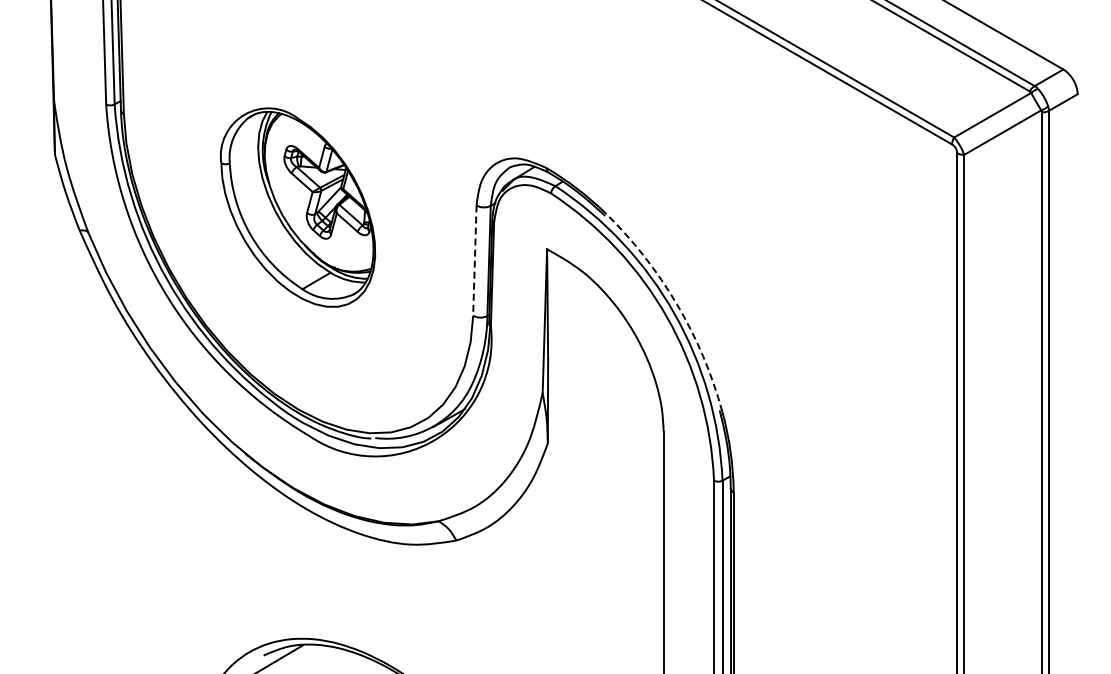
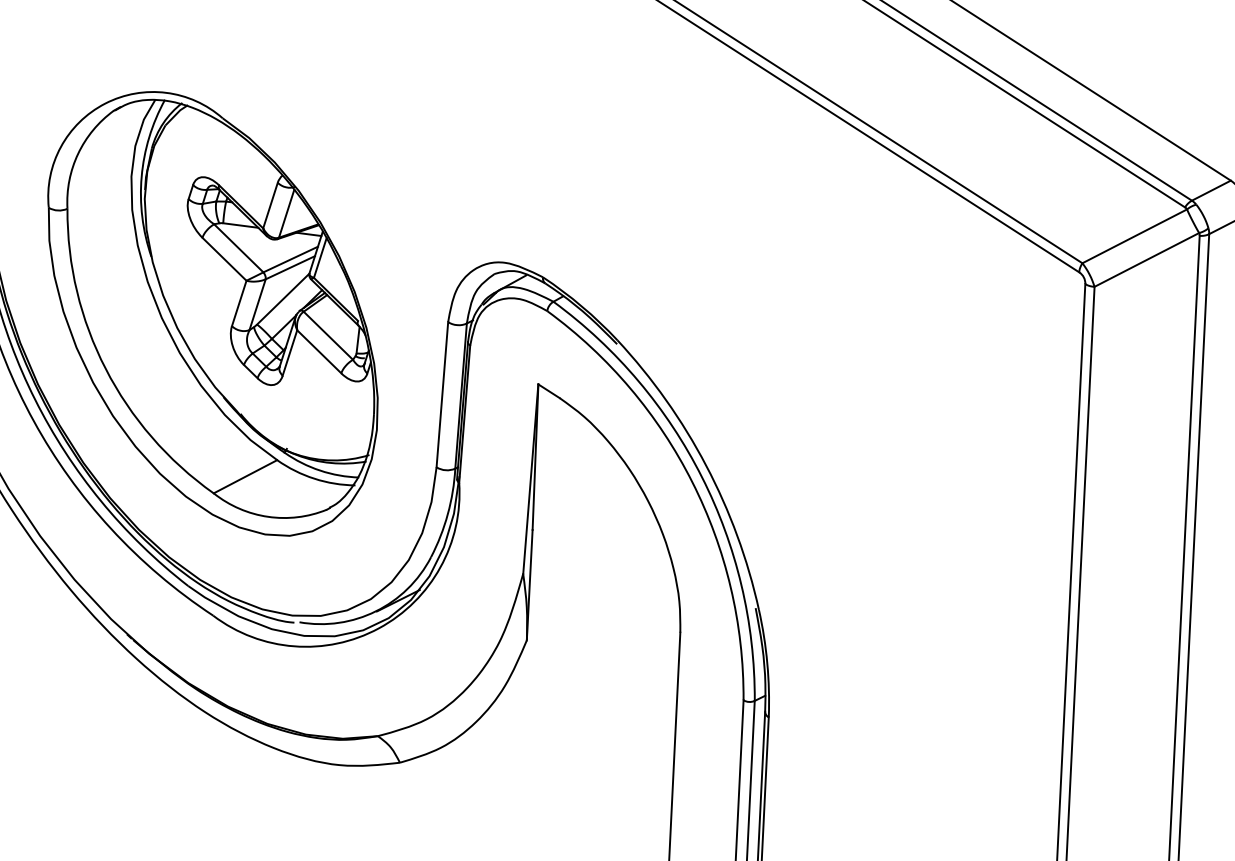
part: (297, 207) -> (211, 313), size x1.67
line: (474, 261) -> (441, 395), dashed -> solid
arc: (677, 304) -> (706, 465), dashed -> solid

